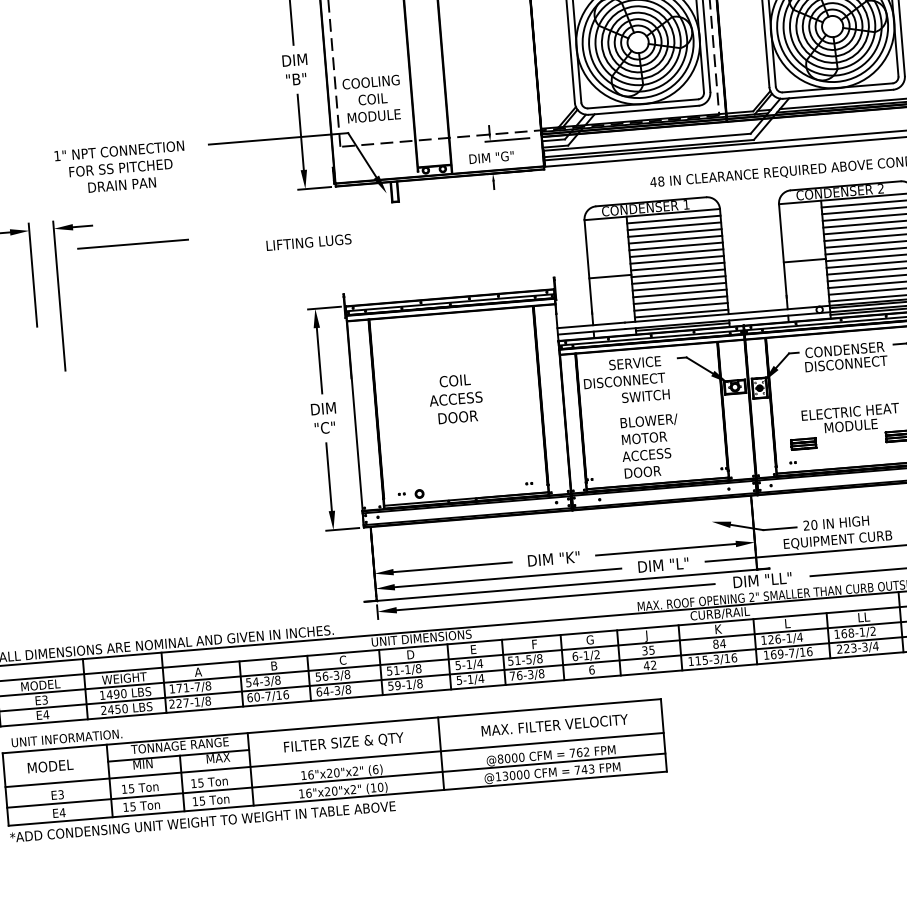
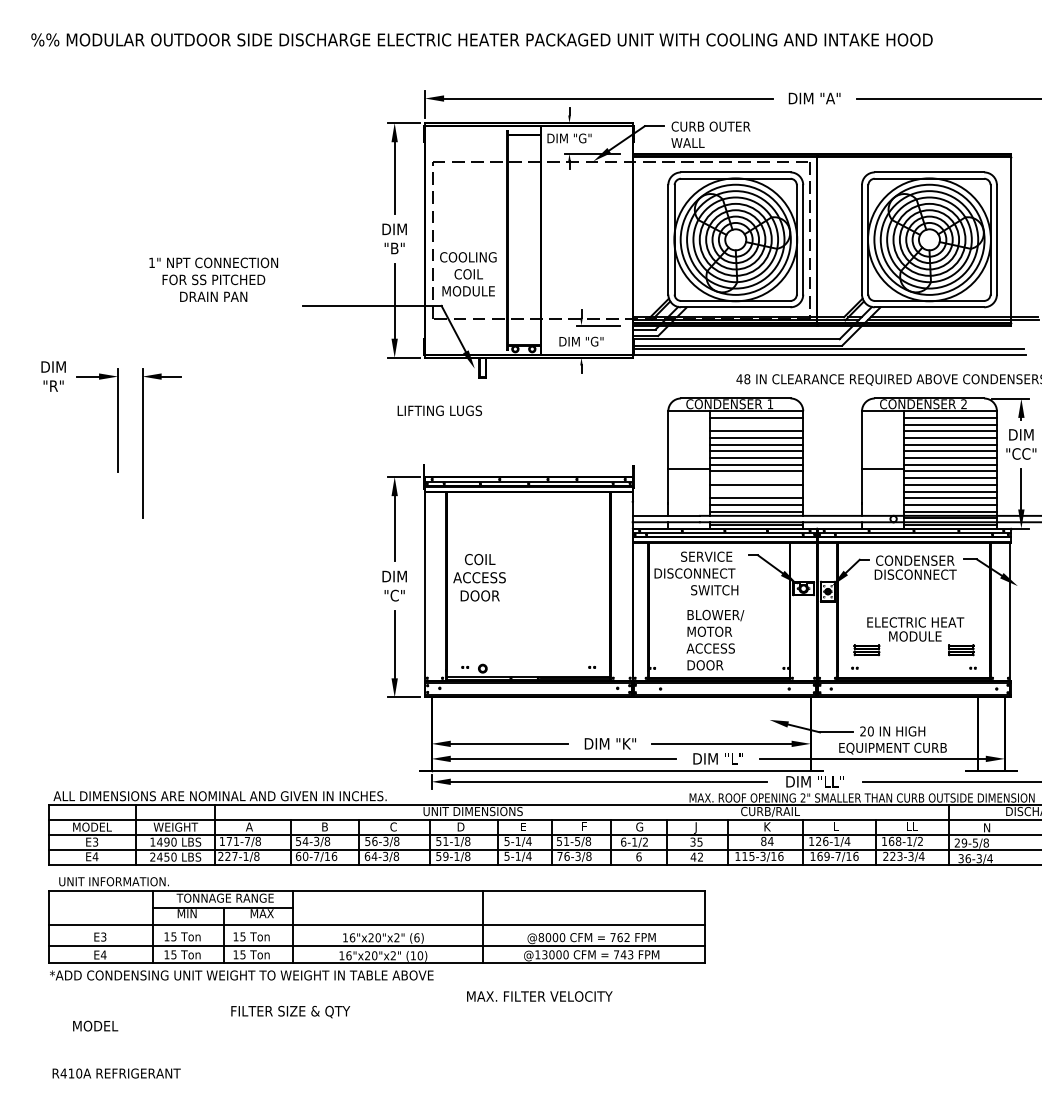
text: (120, 167) -> (213, 279), moved
line: (674, 226) -> (756, 424), removed
text: (308, 242) -> (439, 410), moved
line: (132, 244) -> (219, 398), removed
line: (678, 280) -> (756, 478), removed
line: (679, 293) -> (756, 491), removed
text: (455, 398) -> (479, 577), moved
text: (554, 725) -> (539, 996), moved
text: (343, 742) -> (290, 1011), moved
text: (50, 765) -> (95, 1025), moved

